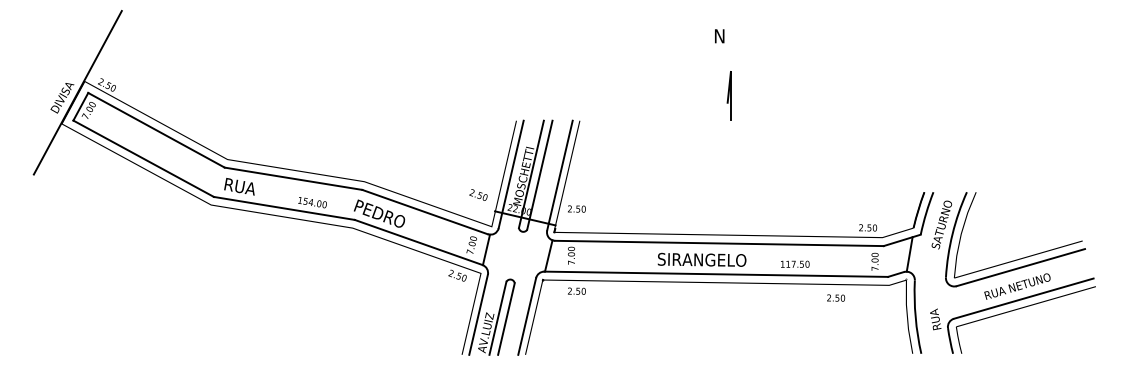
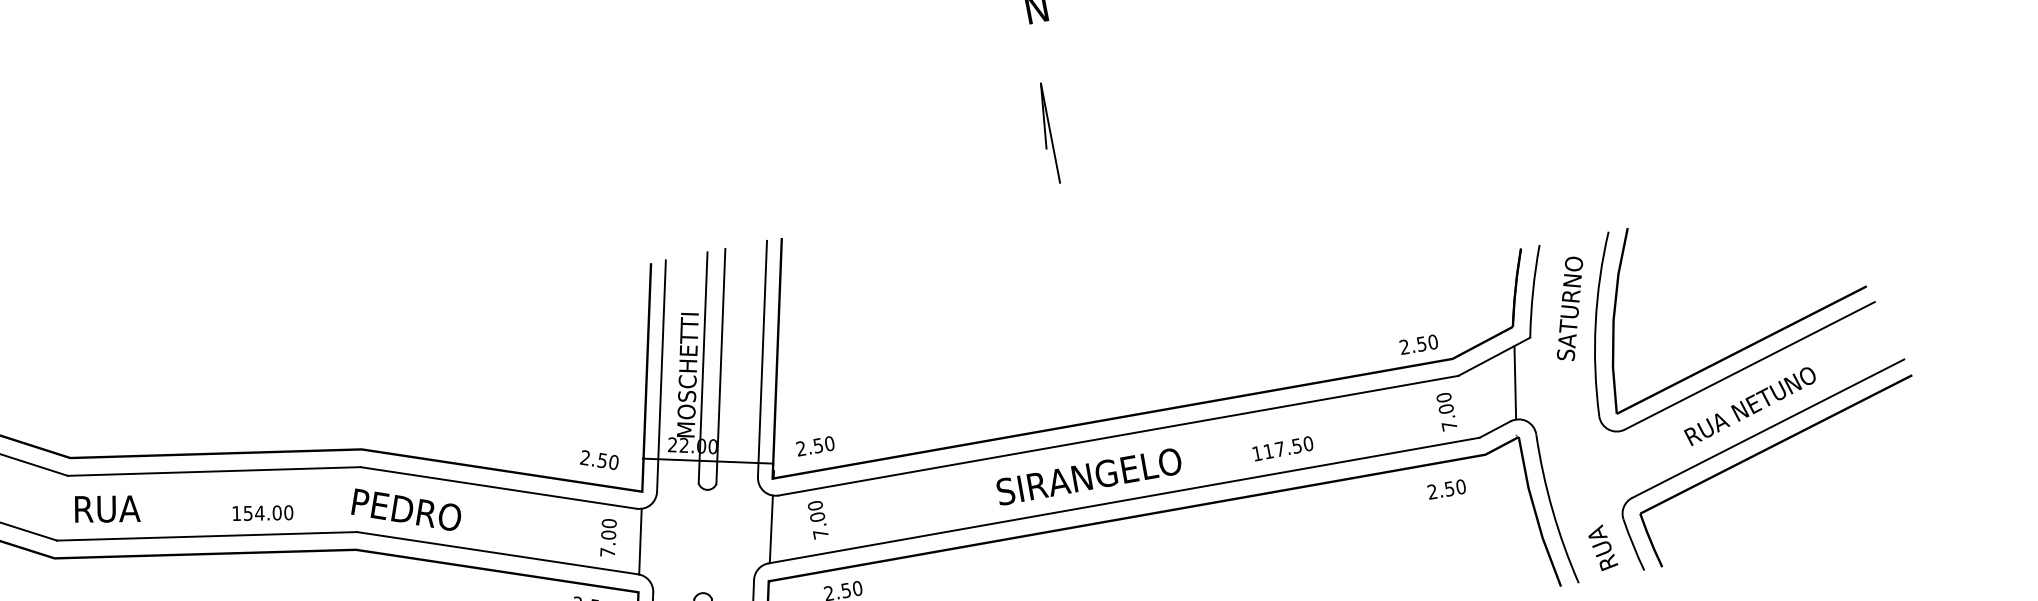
part: (728, 95) -> (1045, 133), moved
text: (478, 194) -> (598, 458), moved
text: (576, 208) -> (814, 445), moved
text: (836, 297) -> (1447, 488), moved
text: (935, 319) -> (1602, 548), moved

